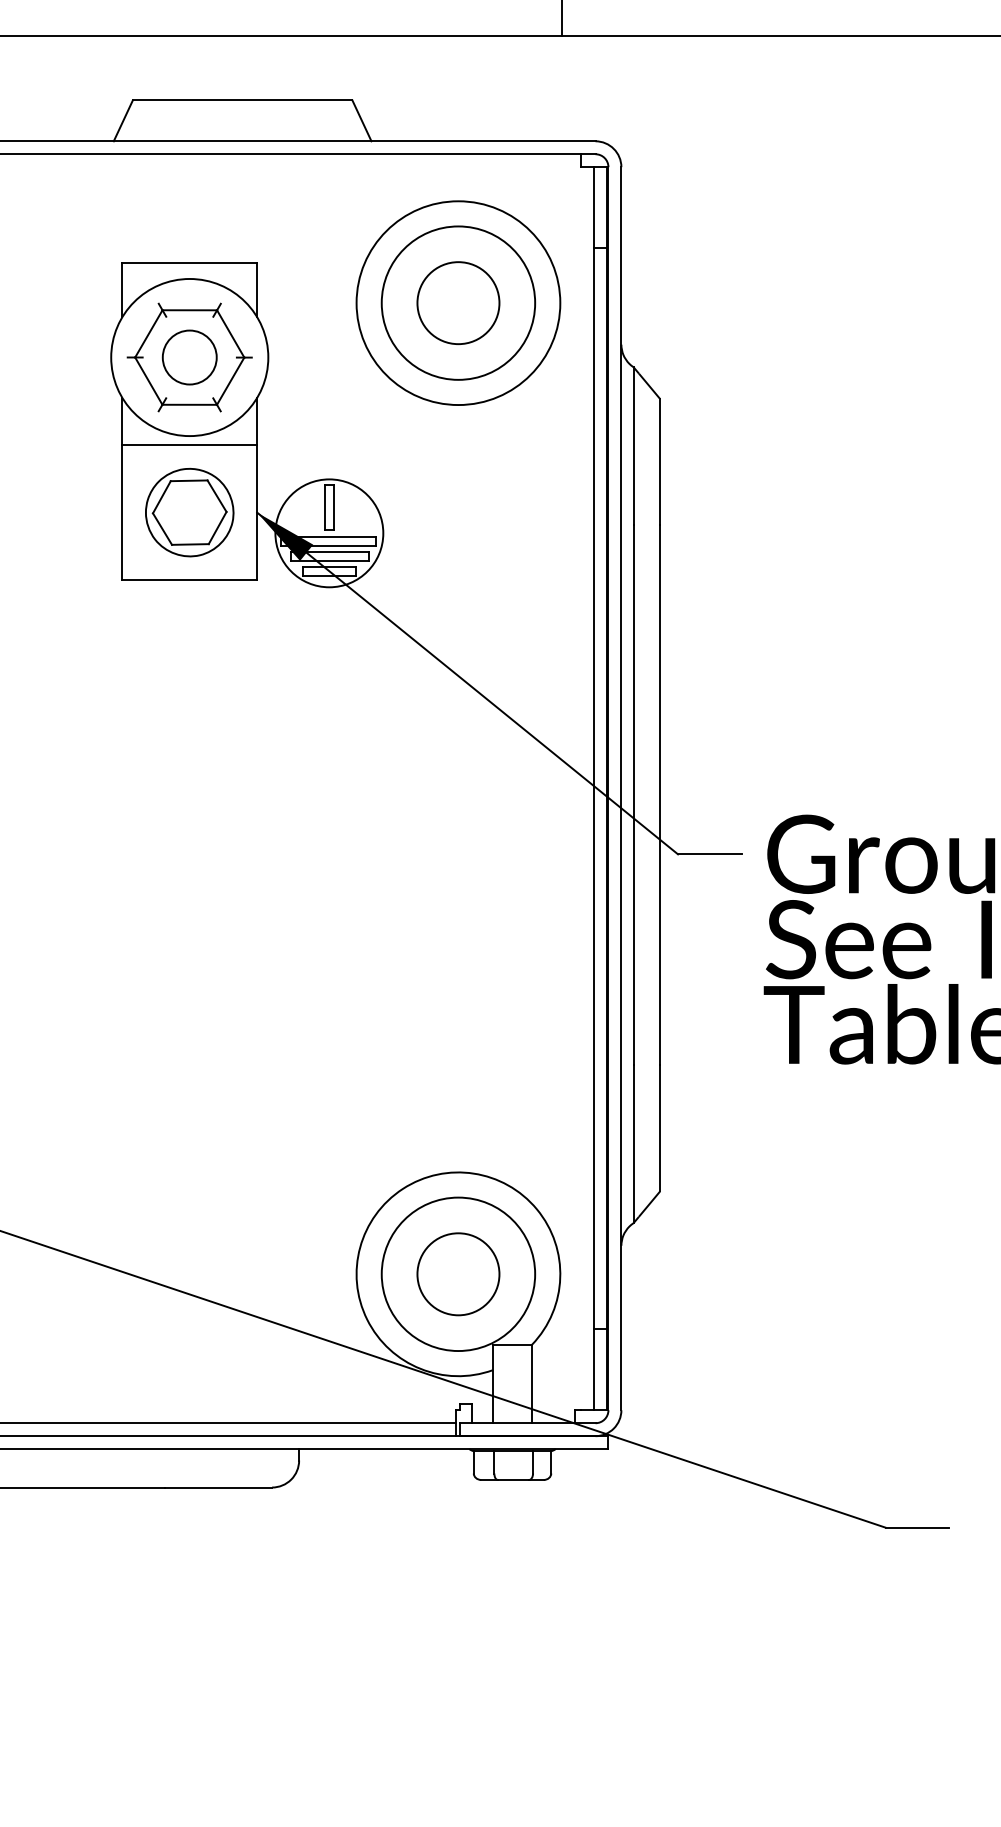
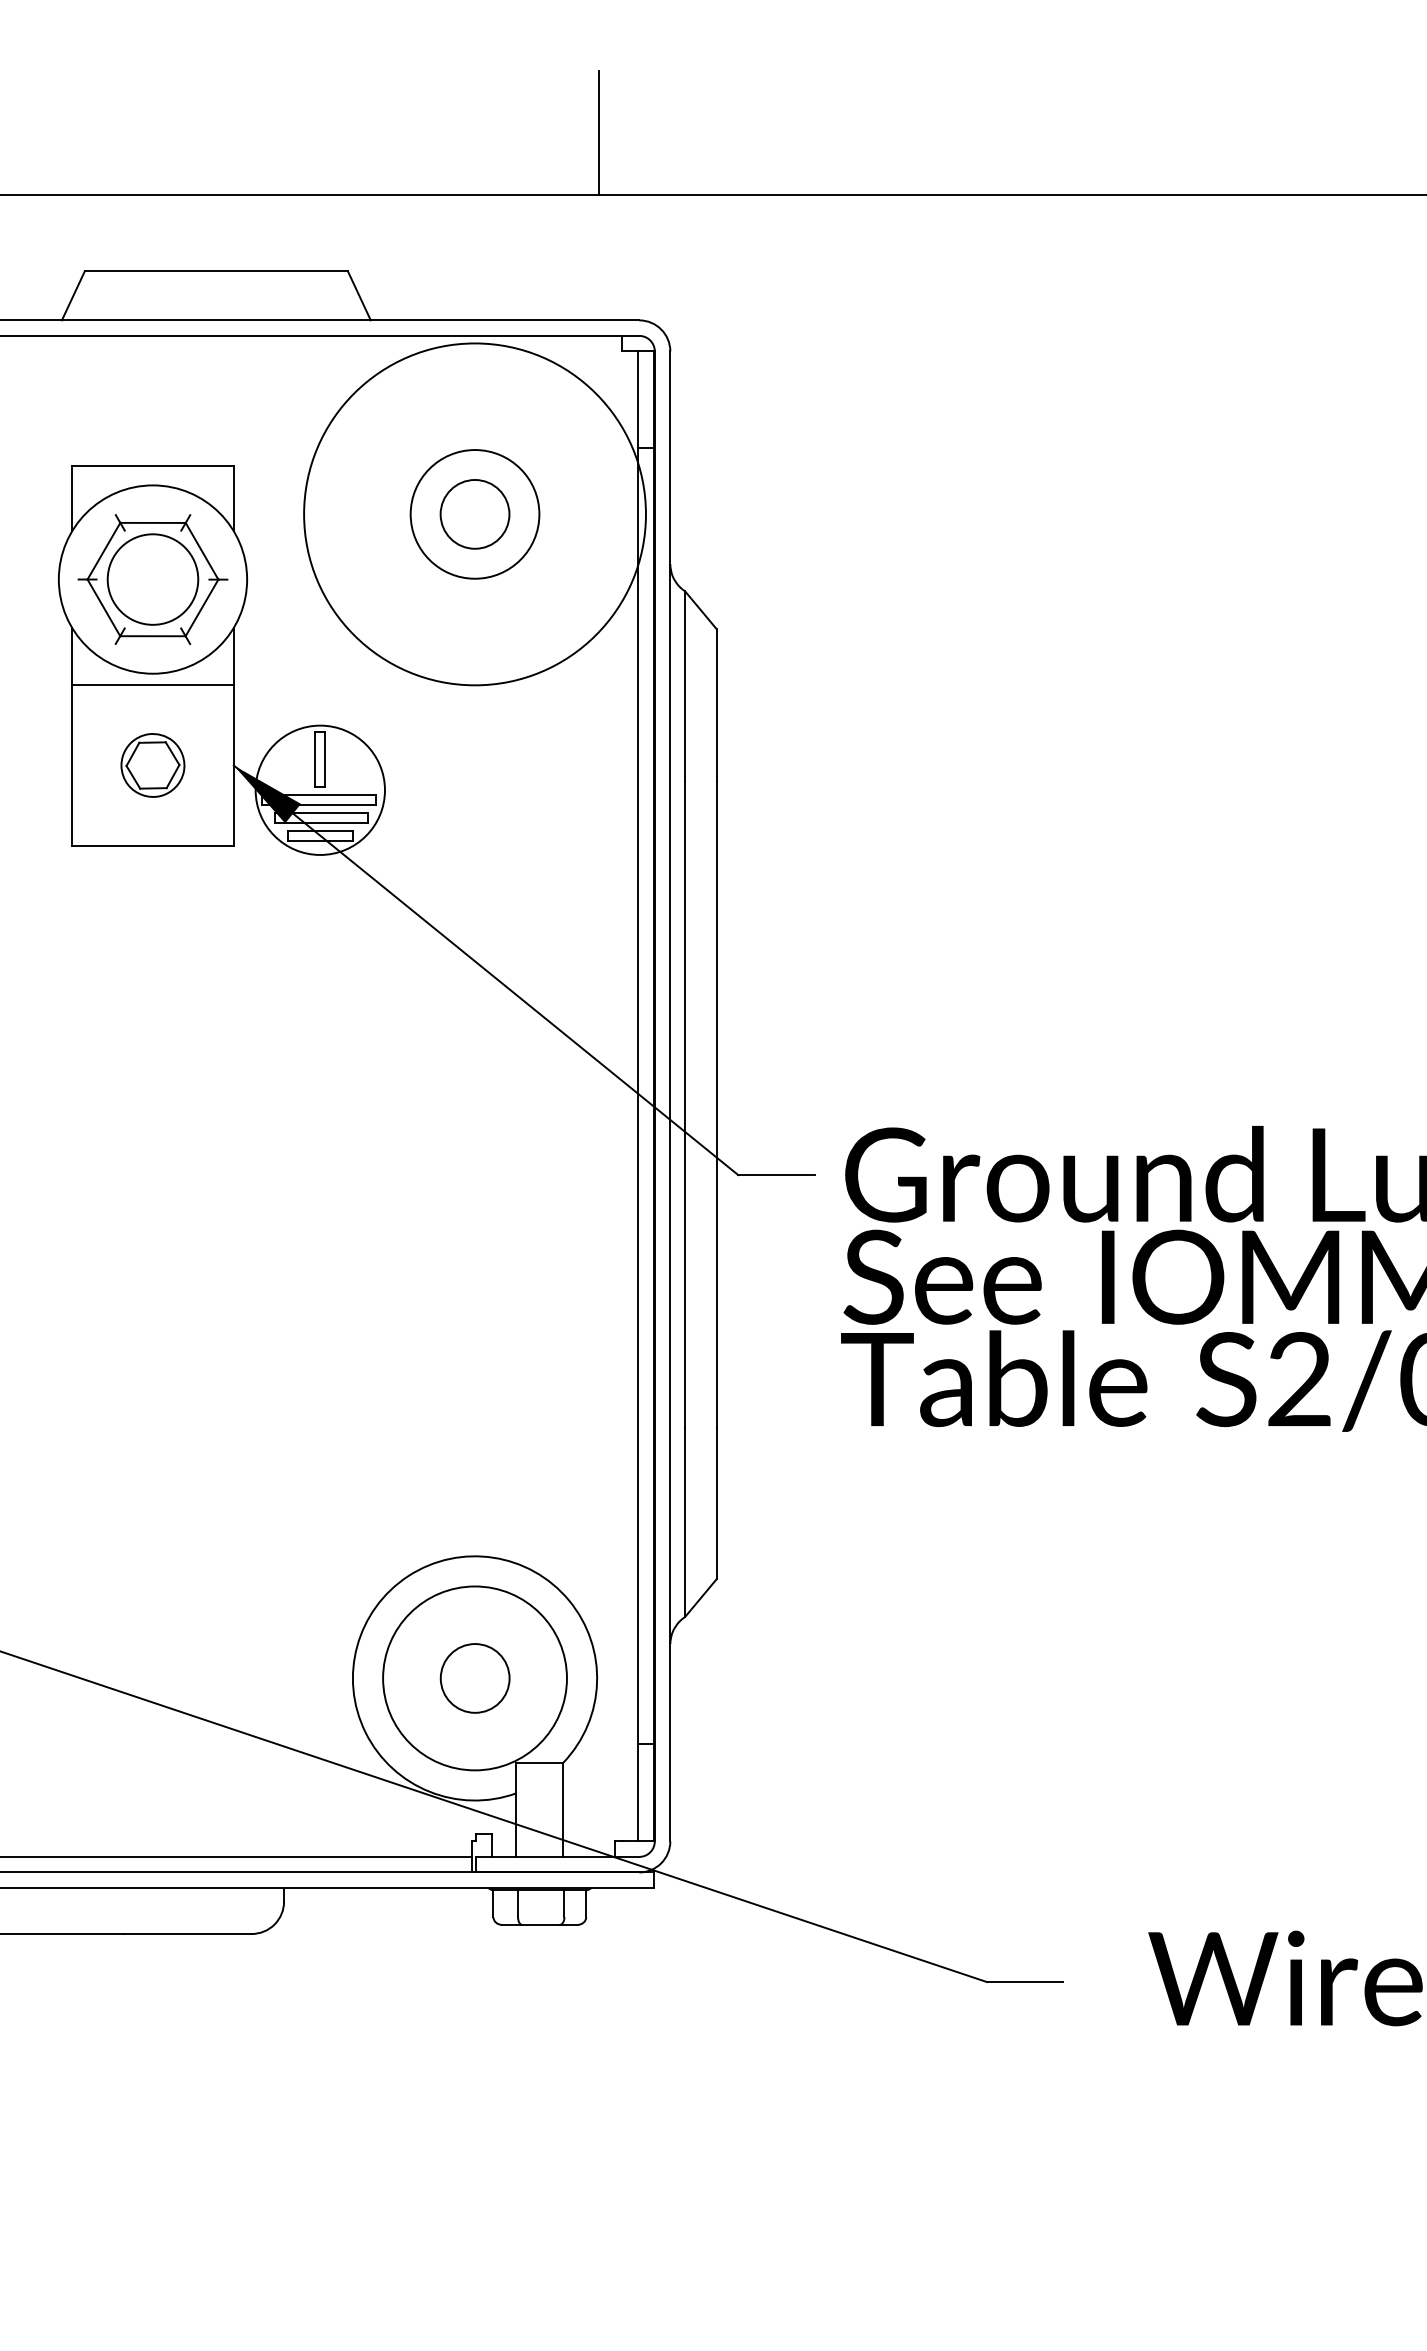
circle: (458, 303) -> (474, 514), size x0.7
circle: (458, 303) -> (474, 514), size x0.7
circle: (458, 303) -> (474, 514), size x1.4
circle: (189, 357) -> (152, 579), size x1.4
part: (189, 512) -> (152, 765), size x0.6
circle: (458, 1274) -> (475, 1678), size x0.7

